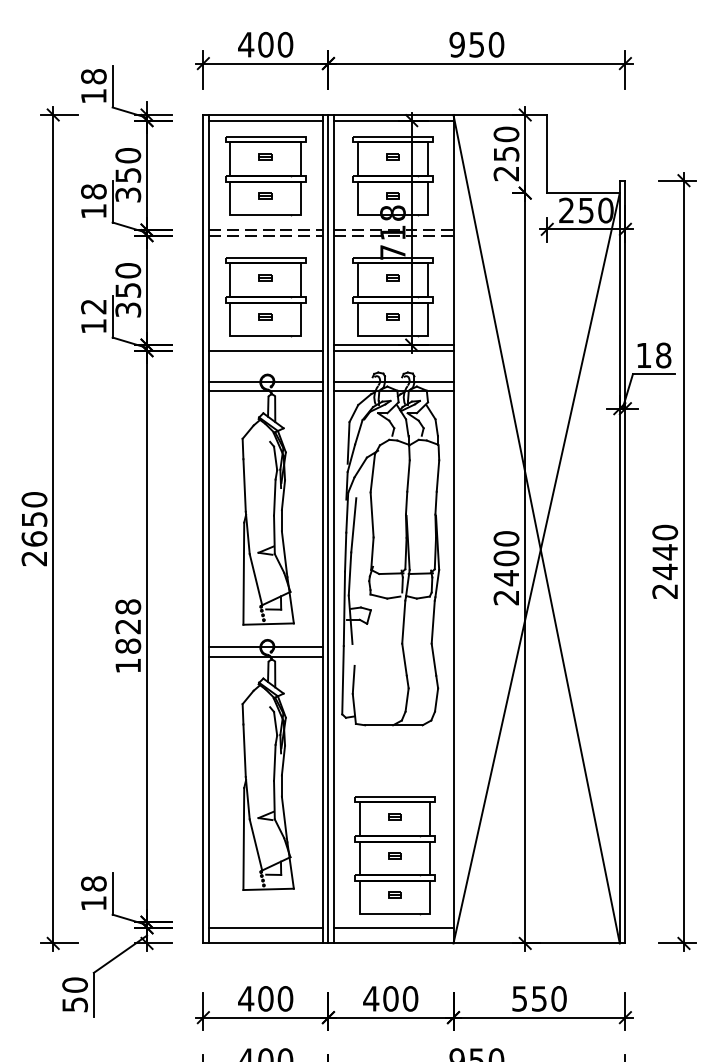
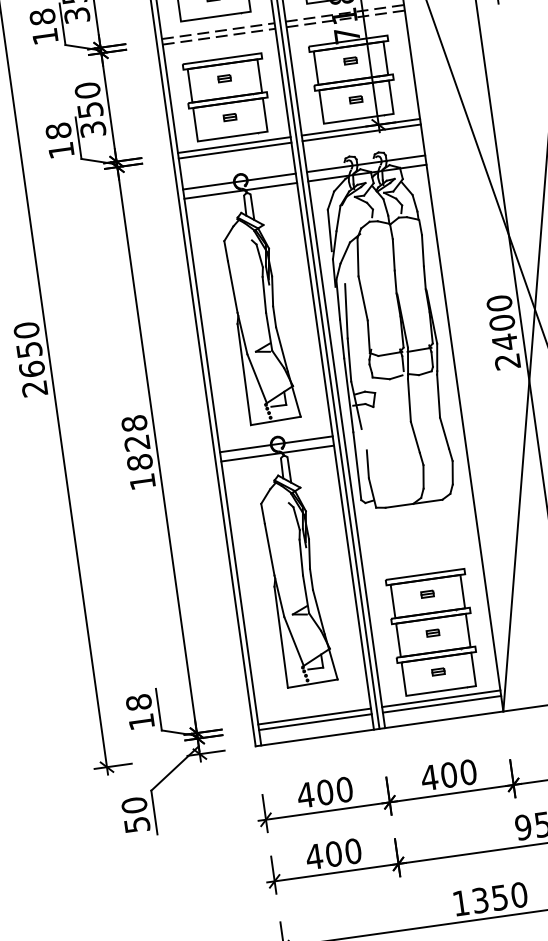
text: (93, 306) -> (58, 130), 12 -> 18
line: (265, 345) -> (233, 145), added
line: (265, 922) -> (314, 716), added
line: (393, 922) -> (441, 699), added

